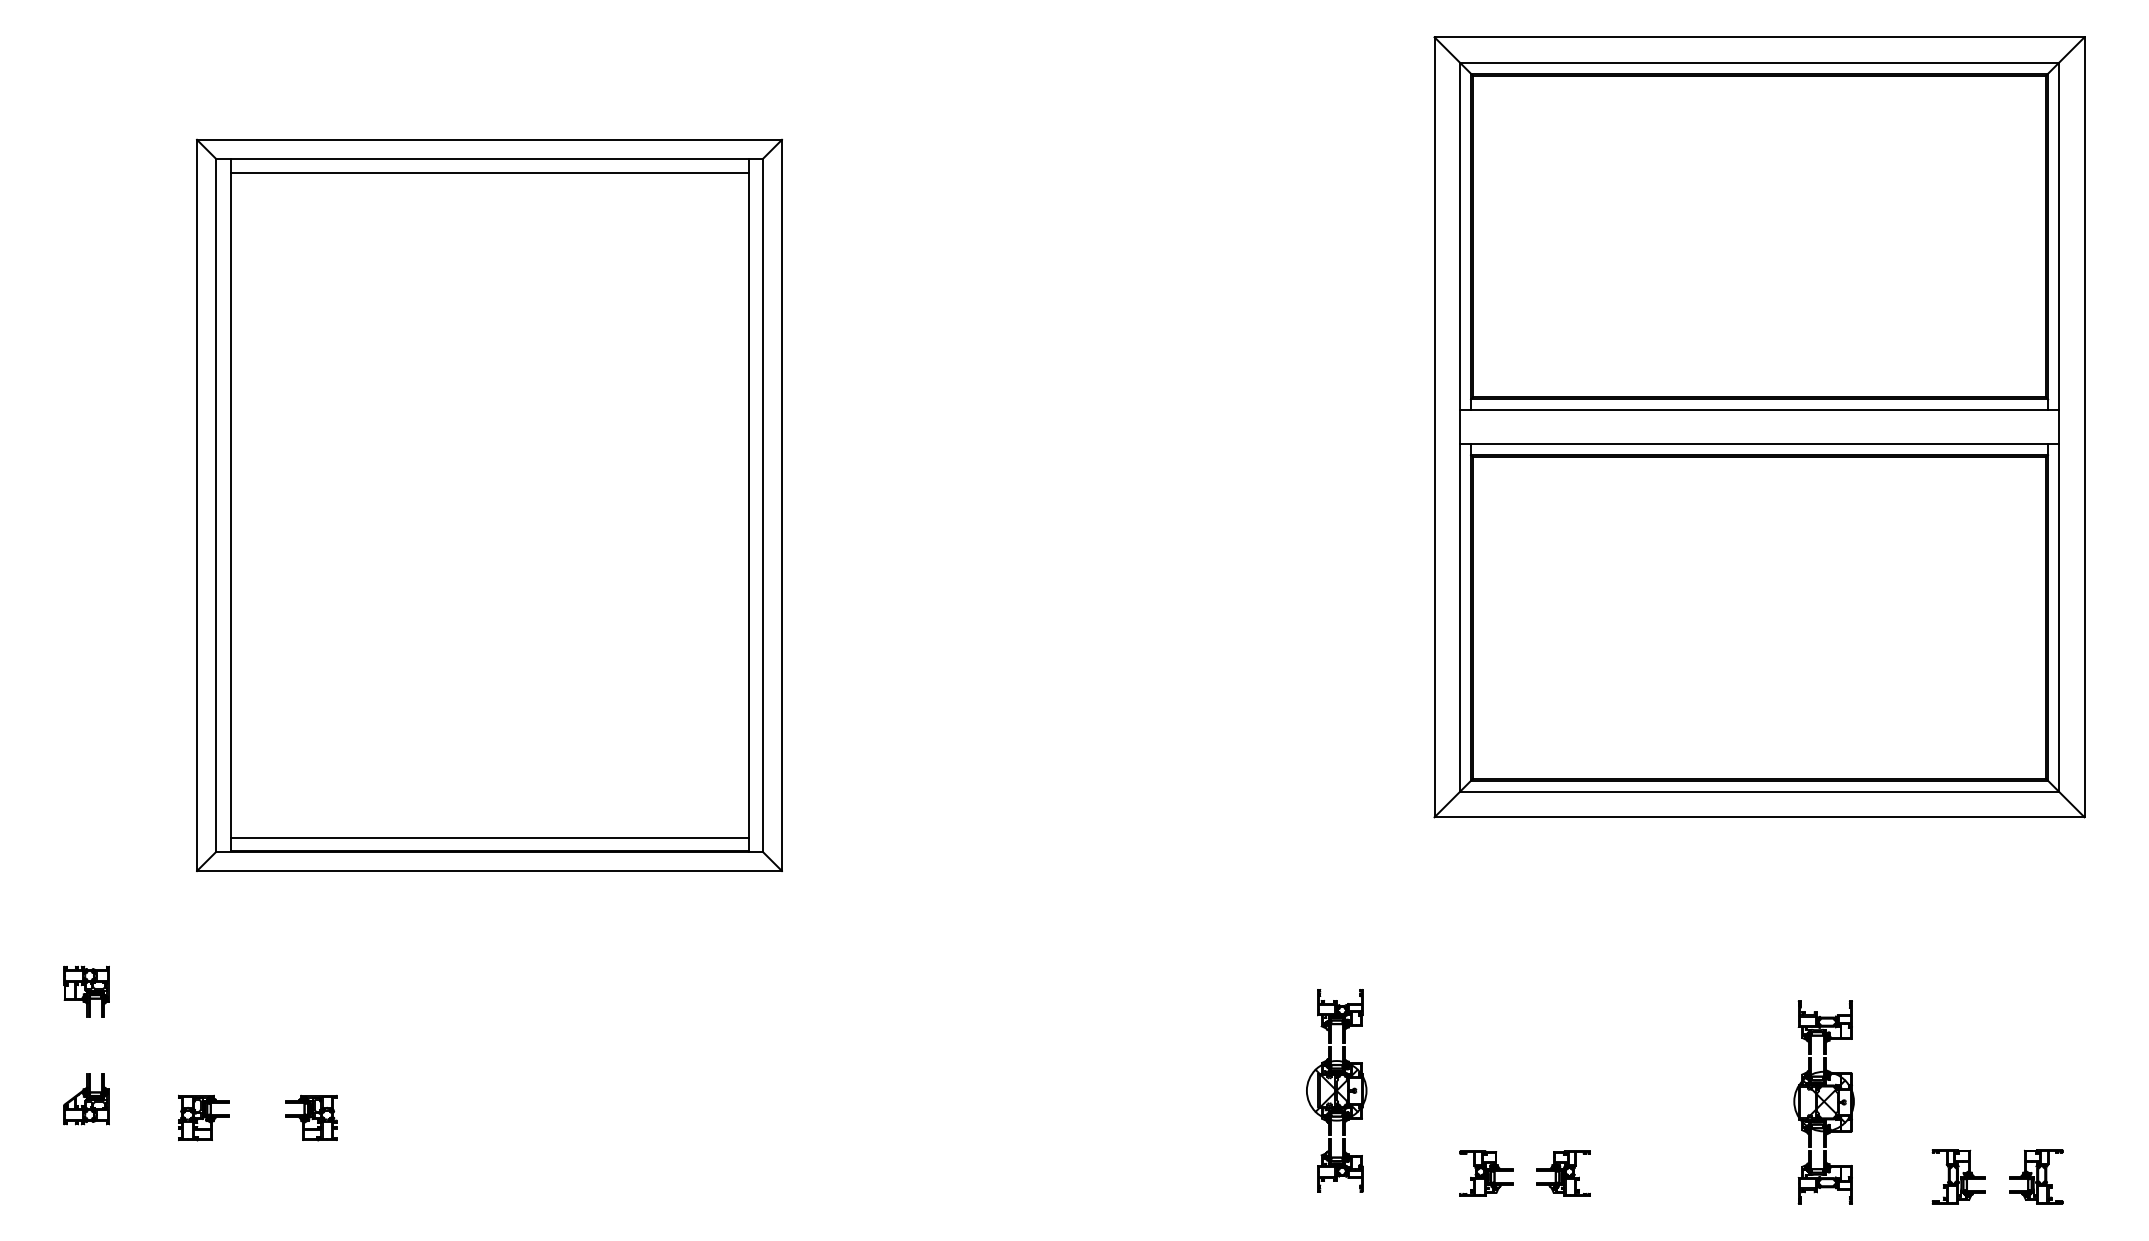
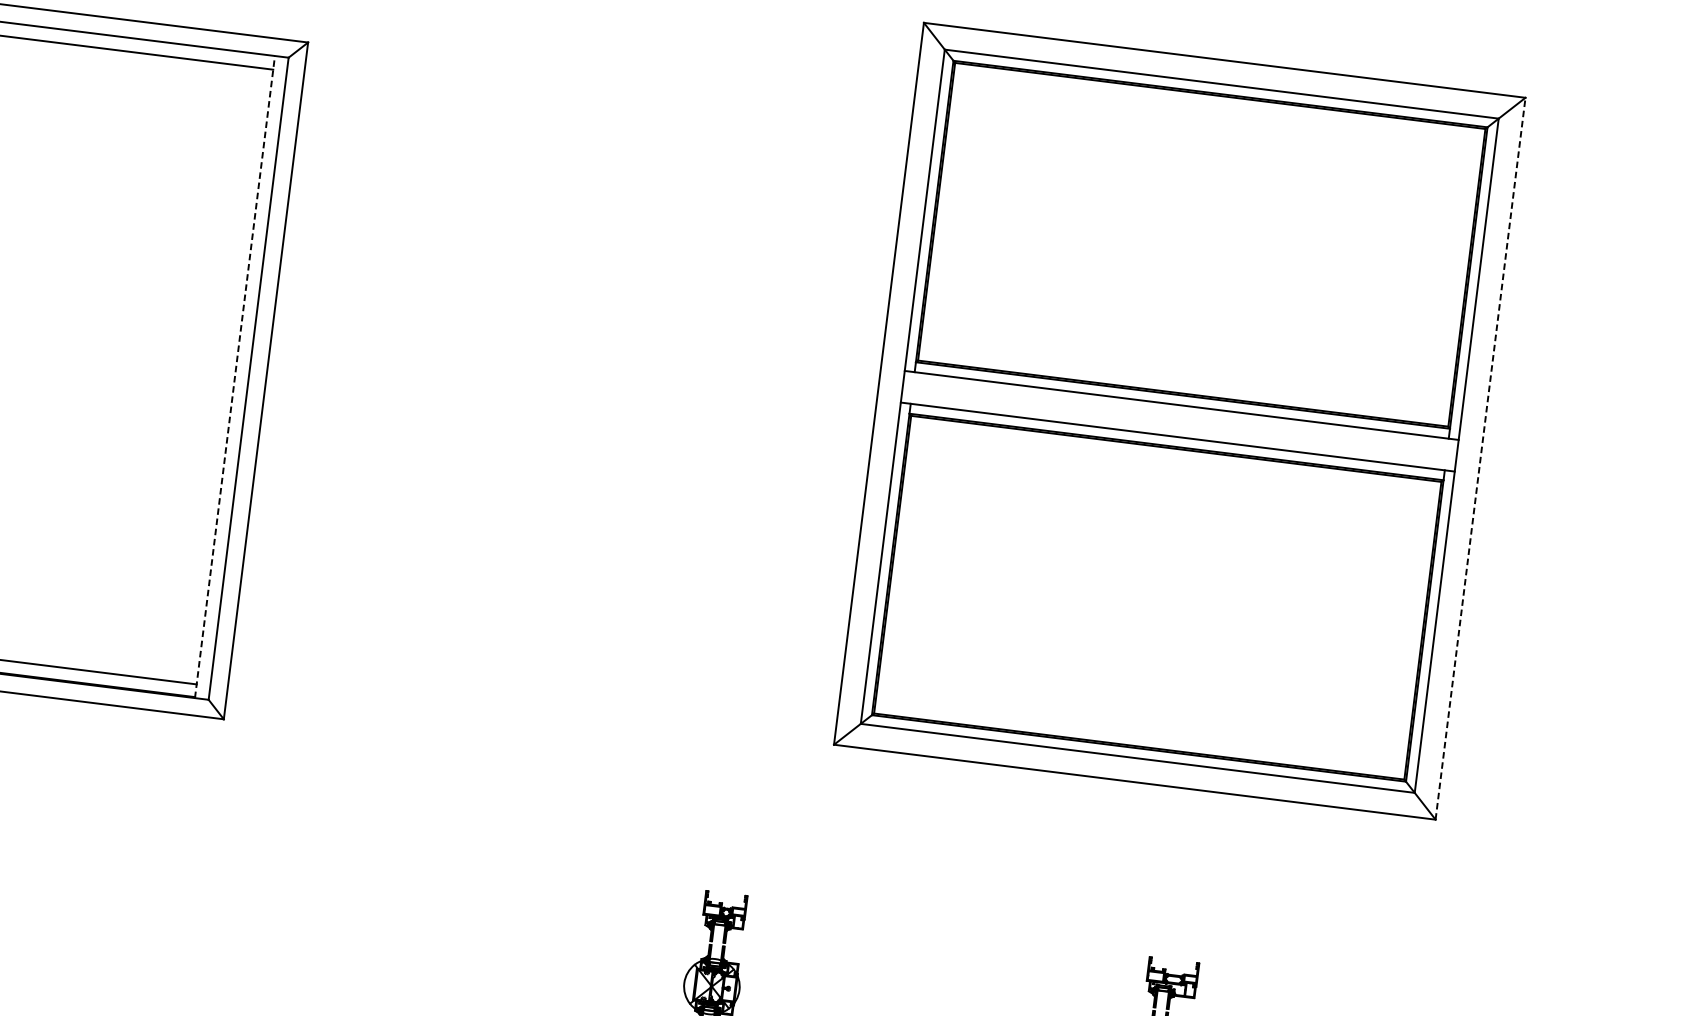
line: (2084, 427) -> (1480, 458), solid -> dashed
line: (748, 505) -> (234, 377), solid -> dashed

